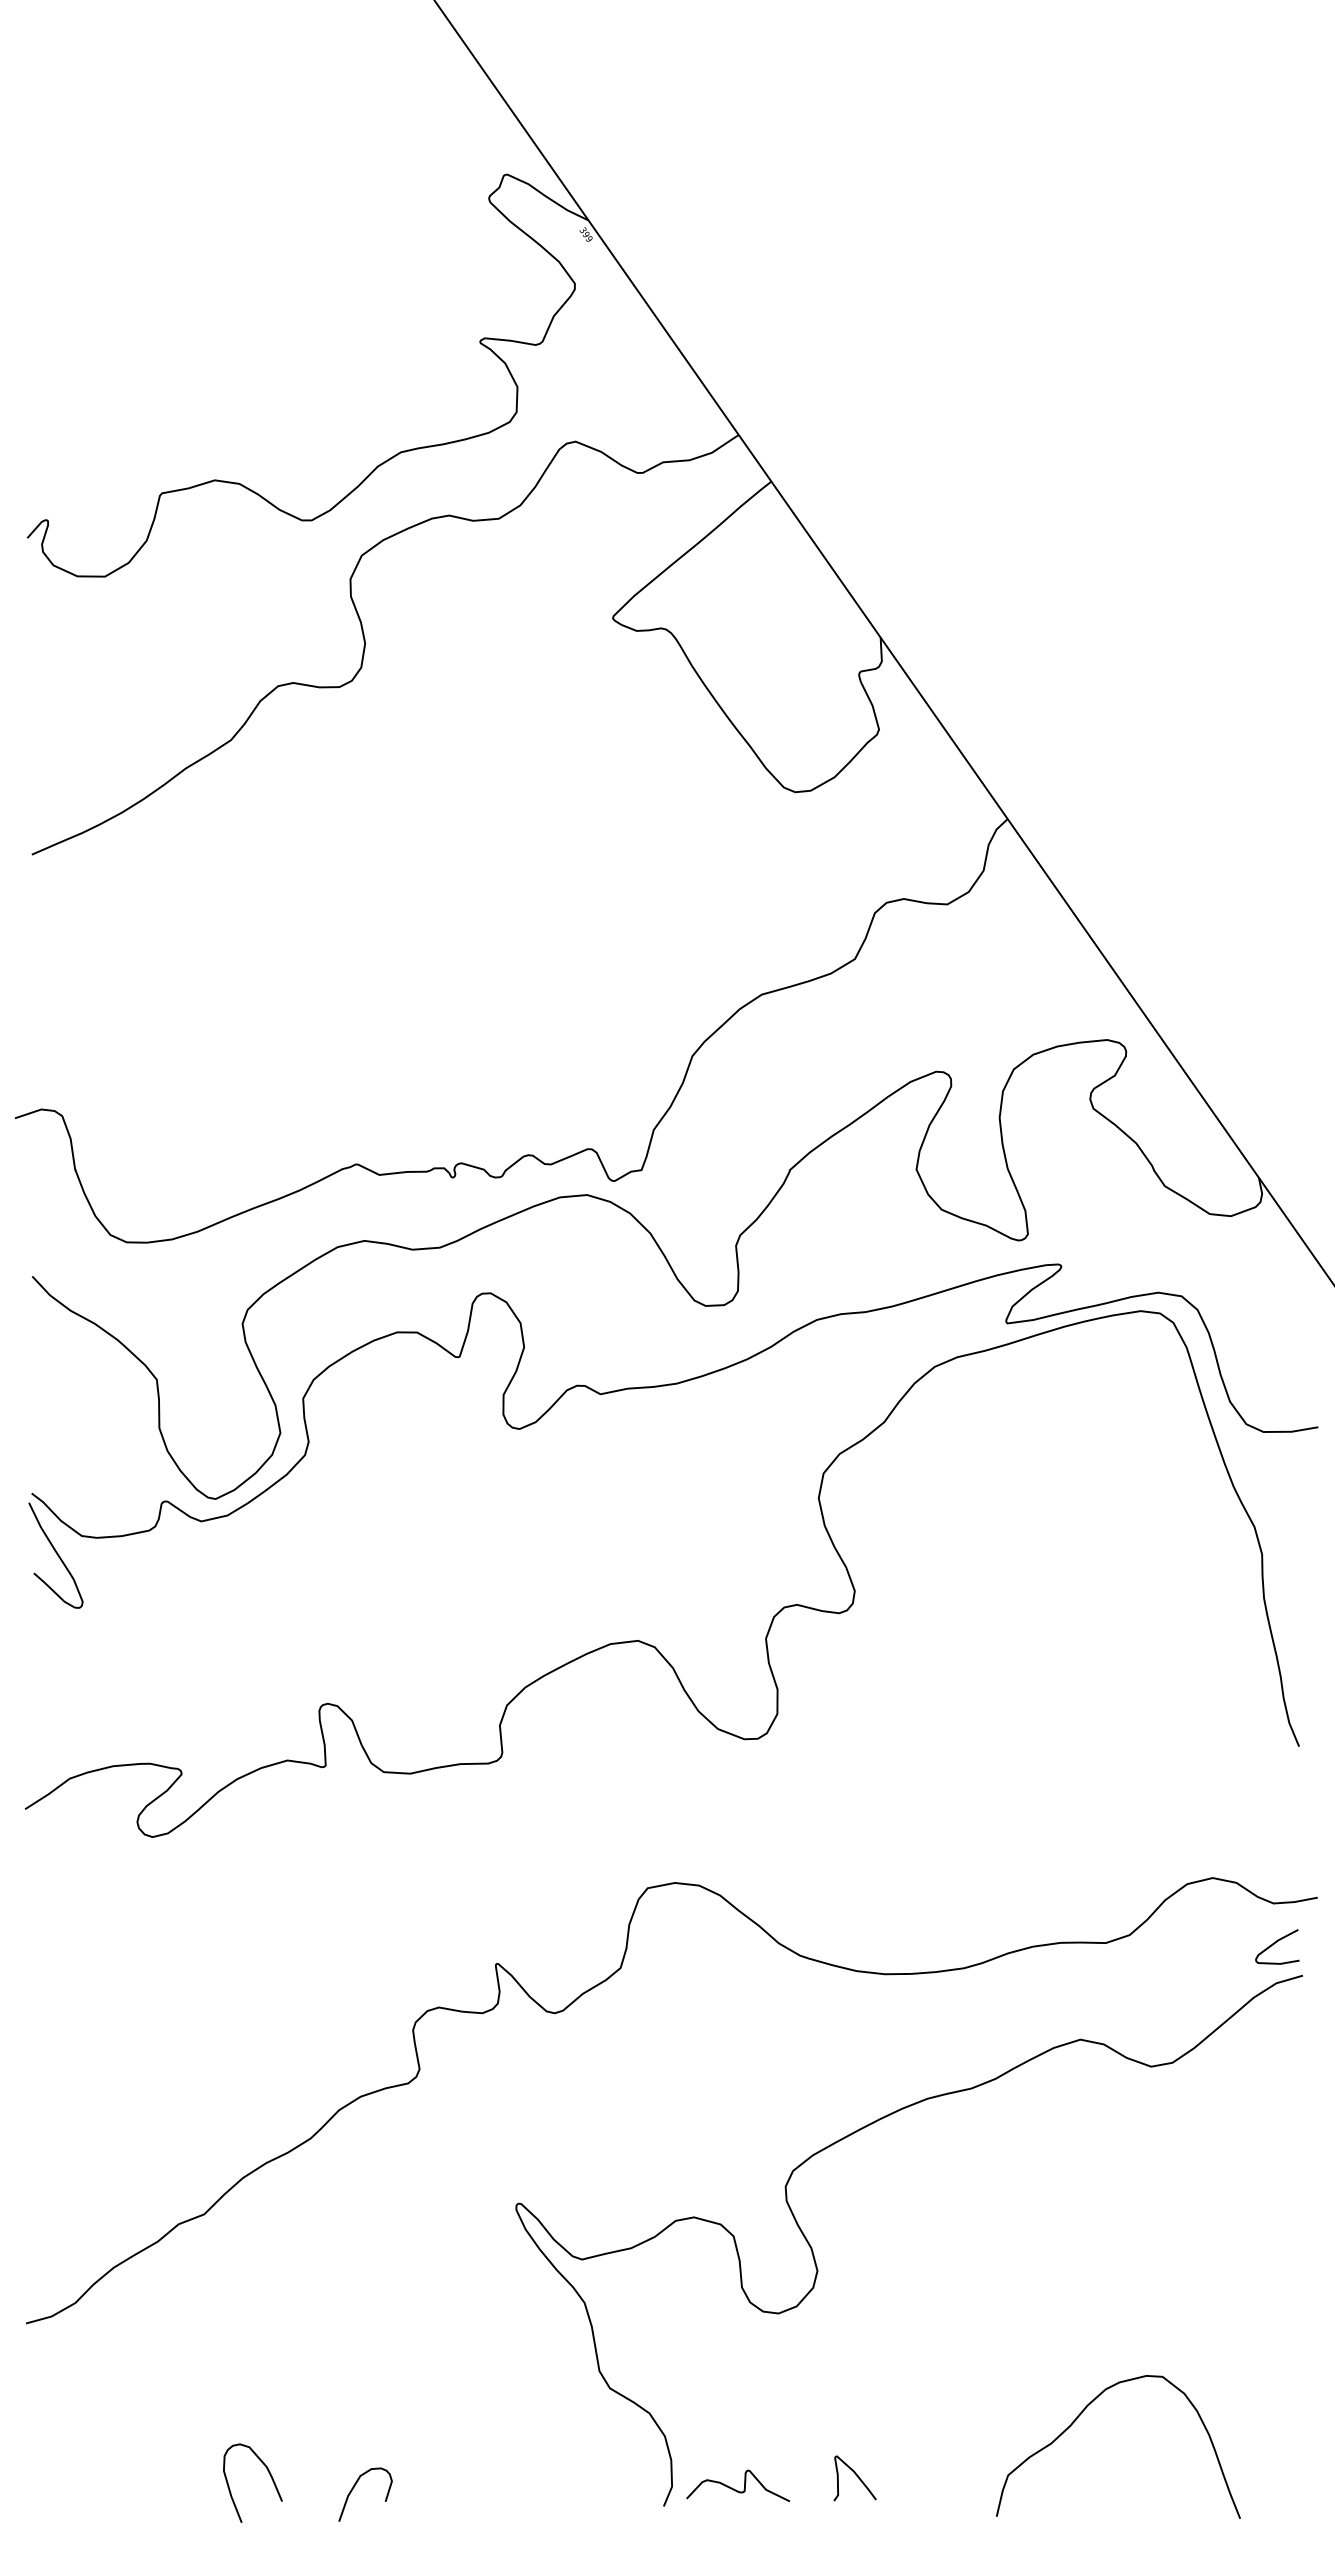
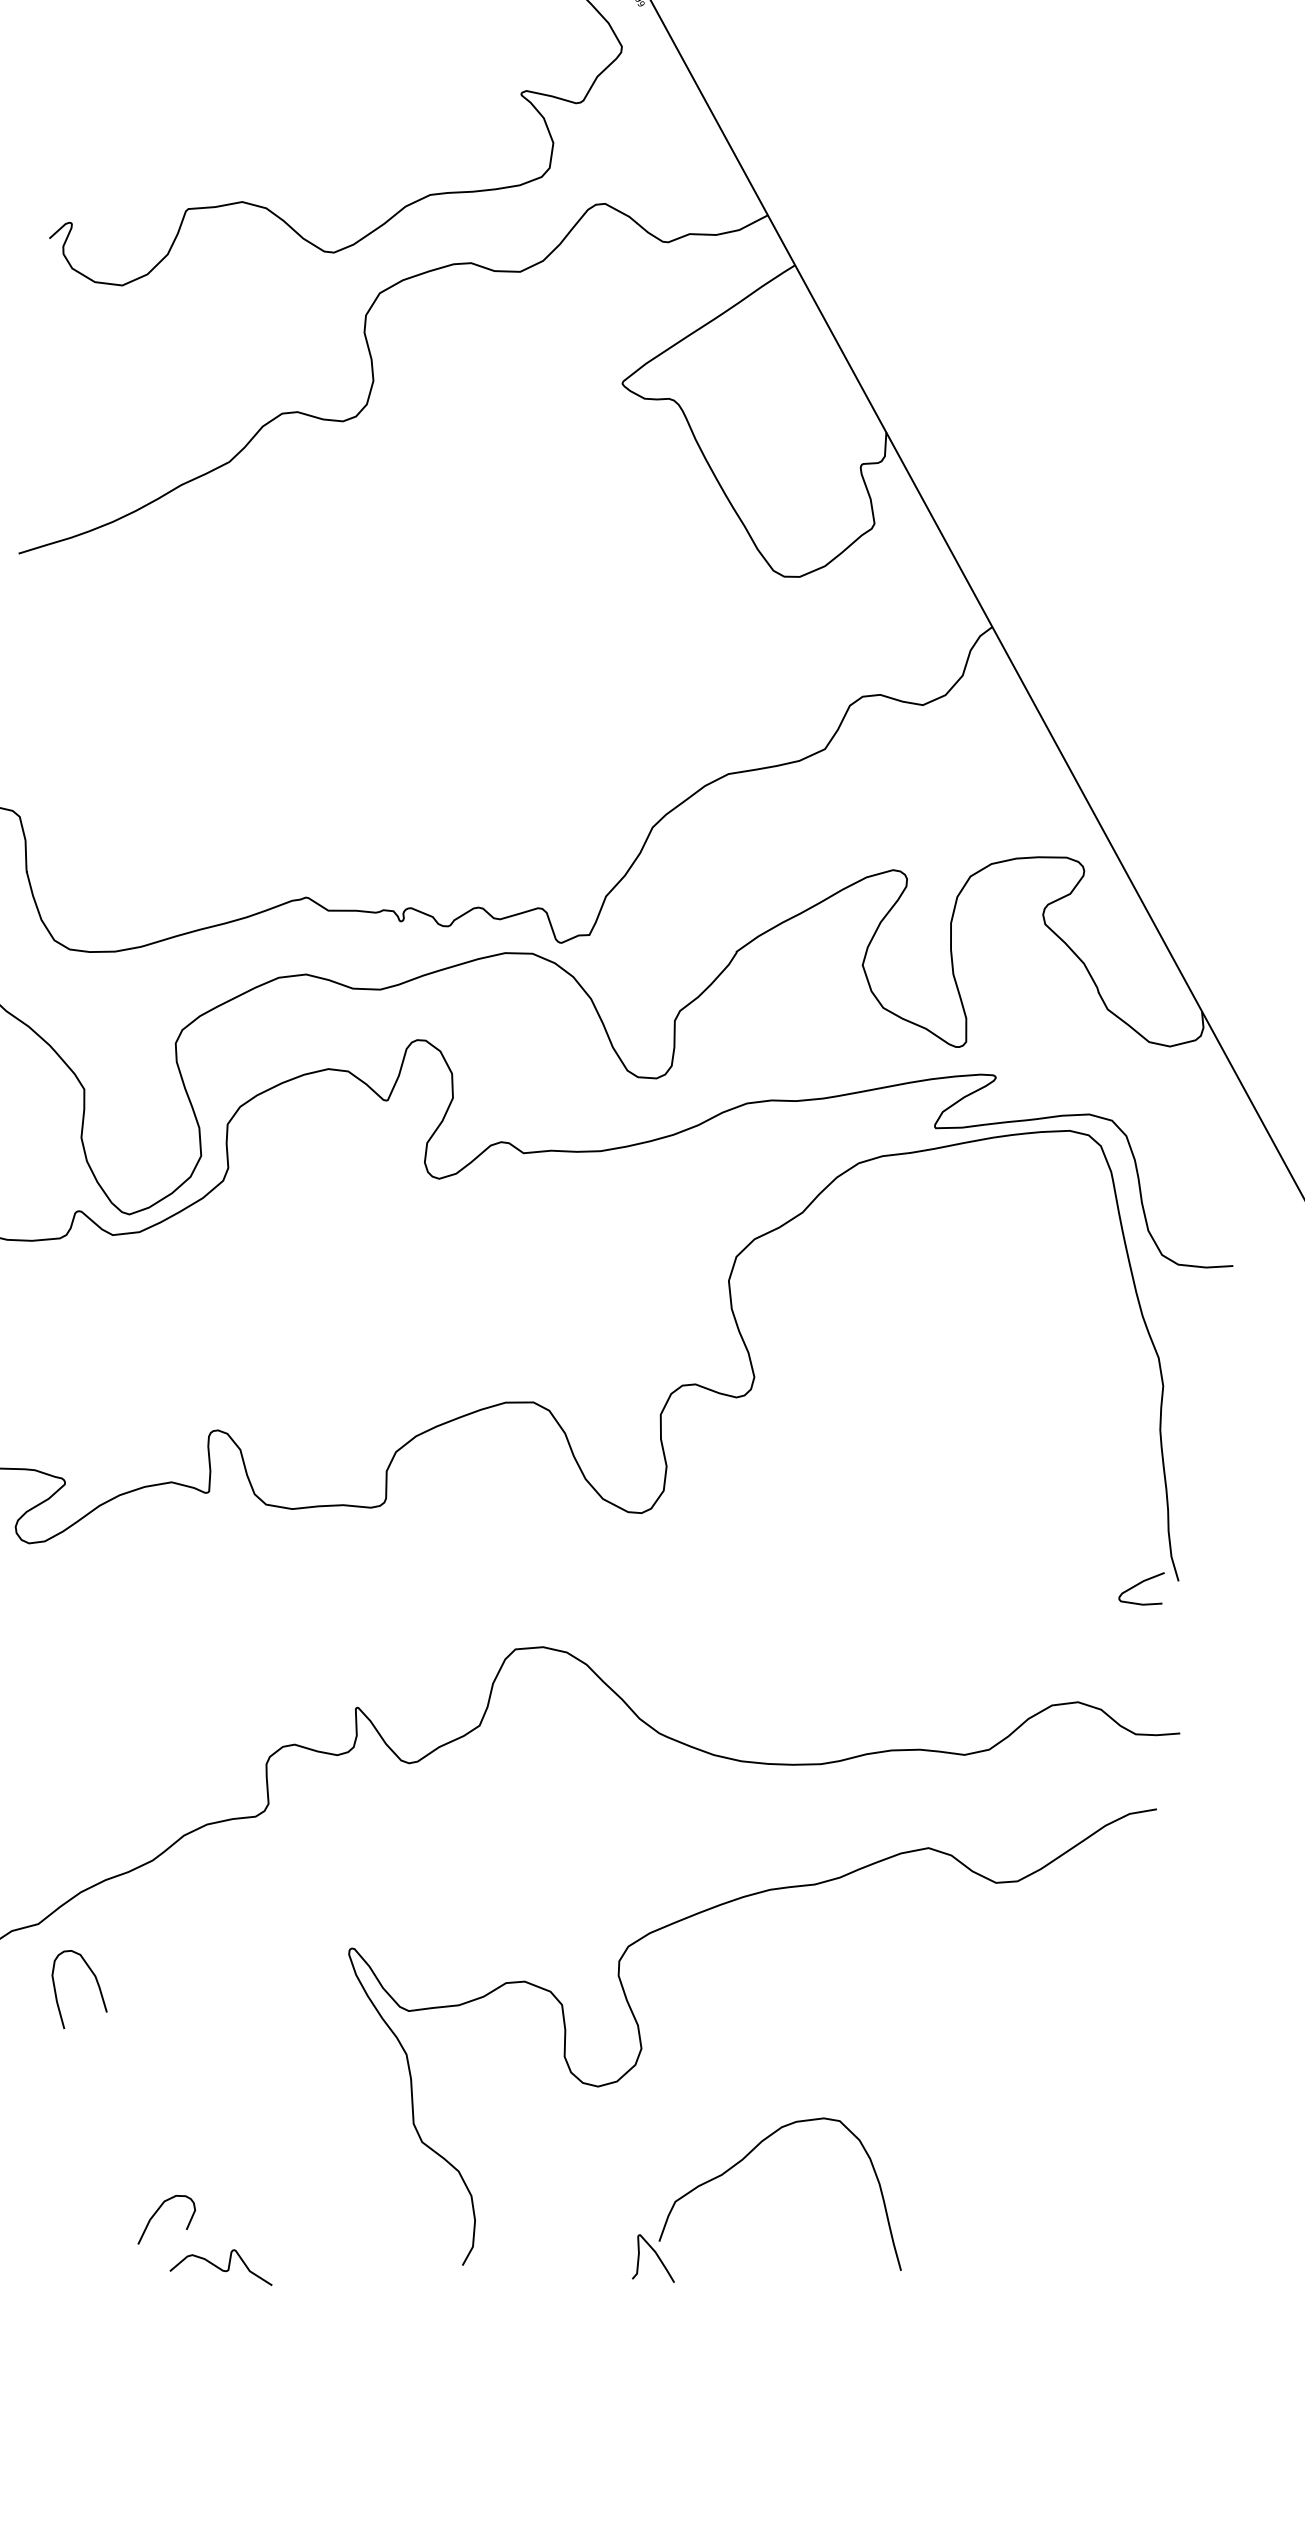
curve: (1275, 1943) -> (1140, 1583), moved
curve: (1082, 2413) -> (756, 2148), moved
curve: (269, 2474) -> (97, 1984), moved
curve: (736, 2489) -> (220, 2267), moved

